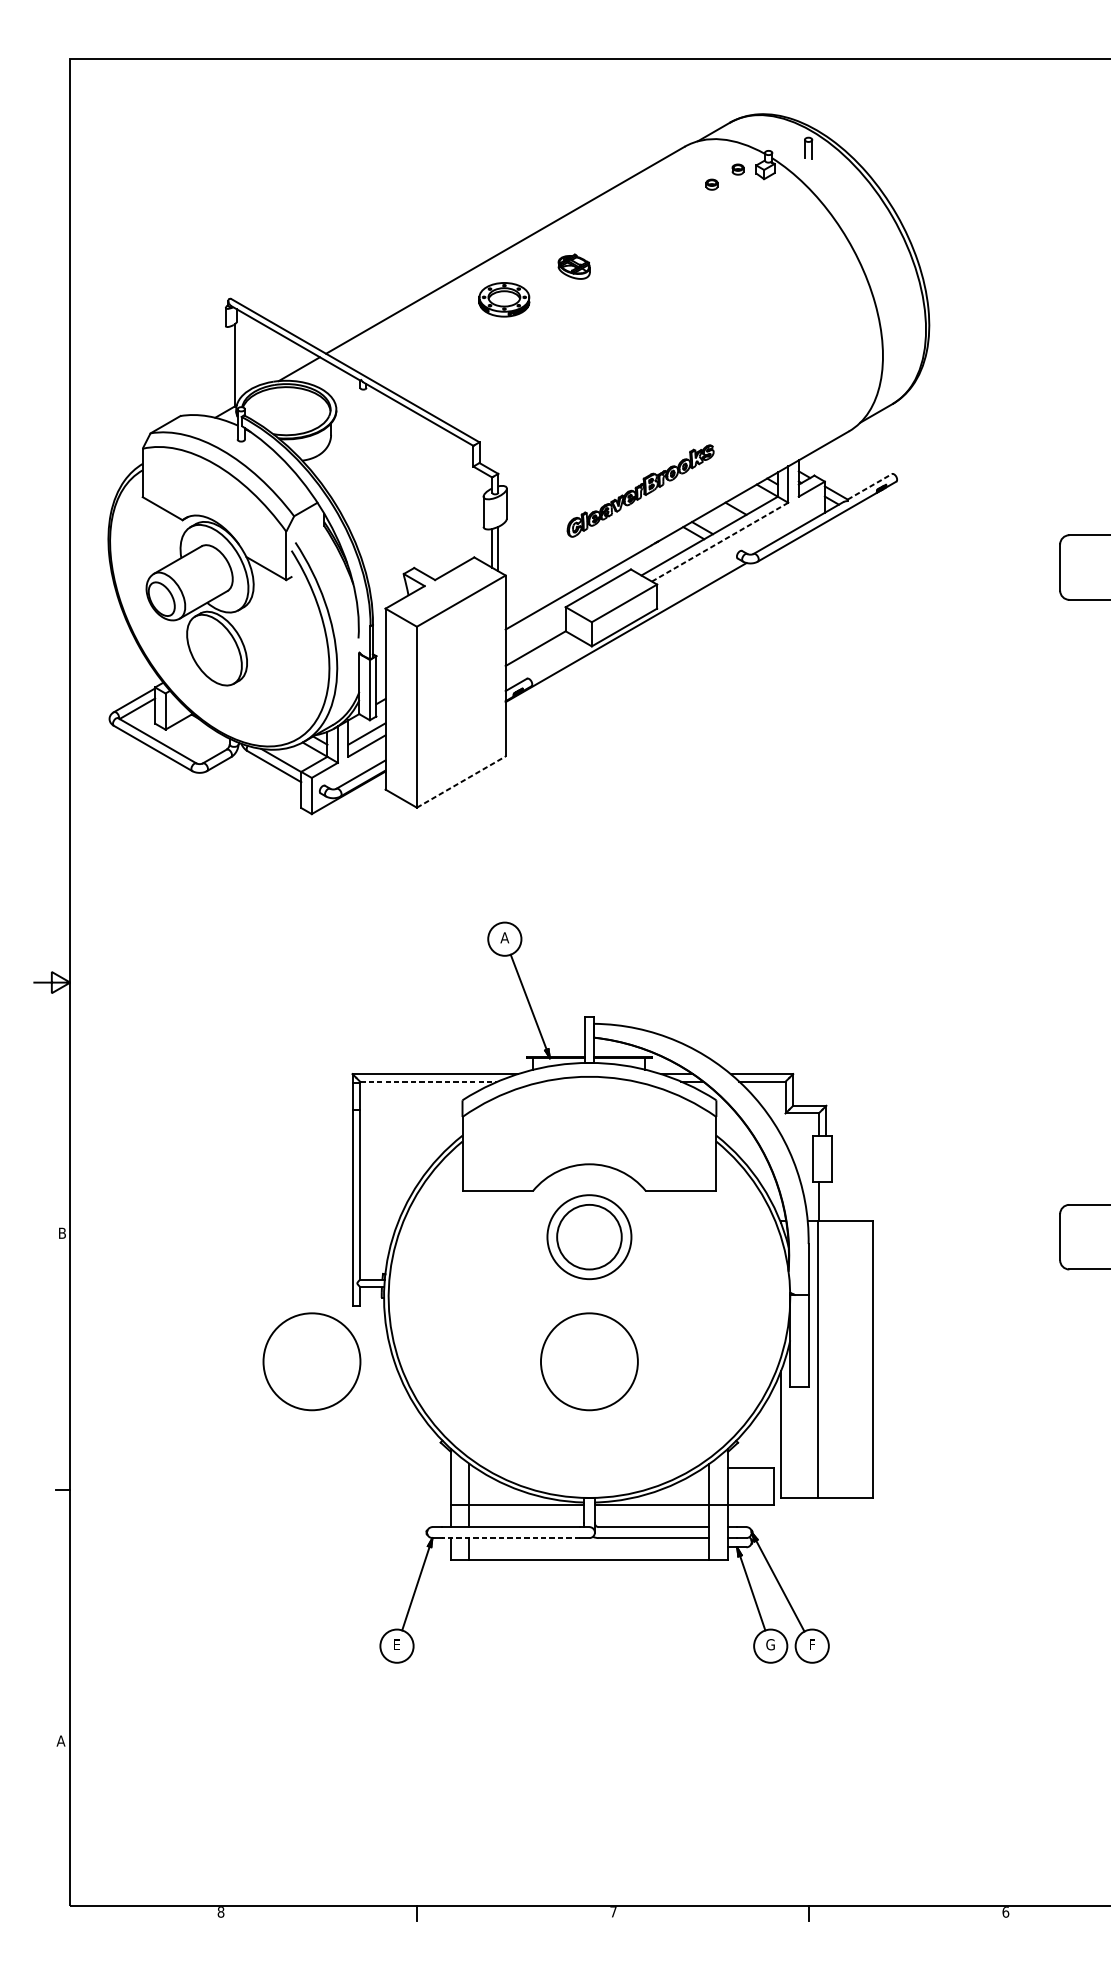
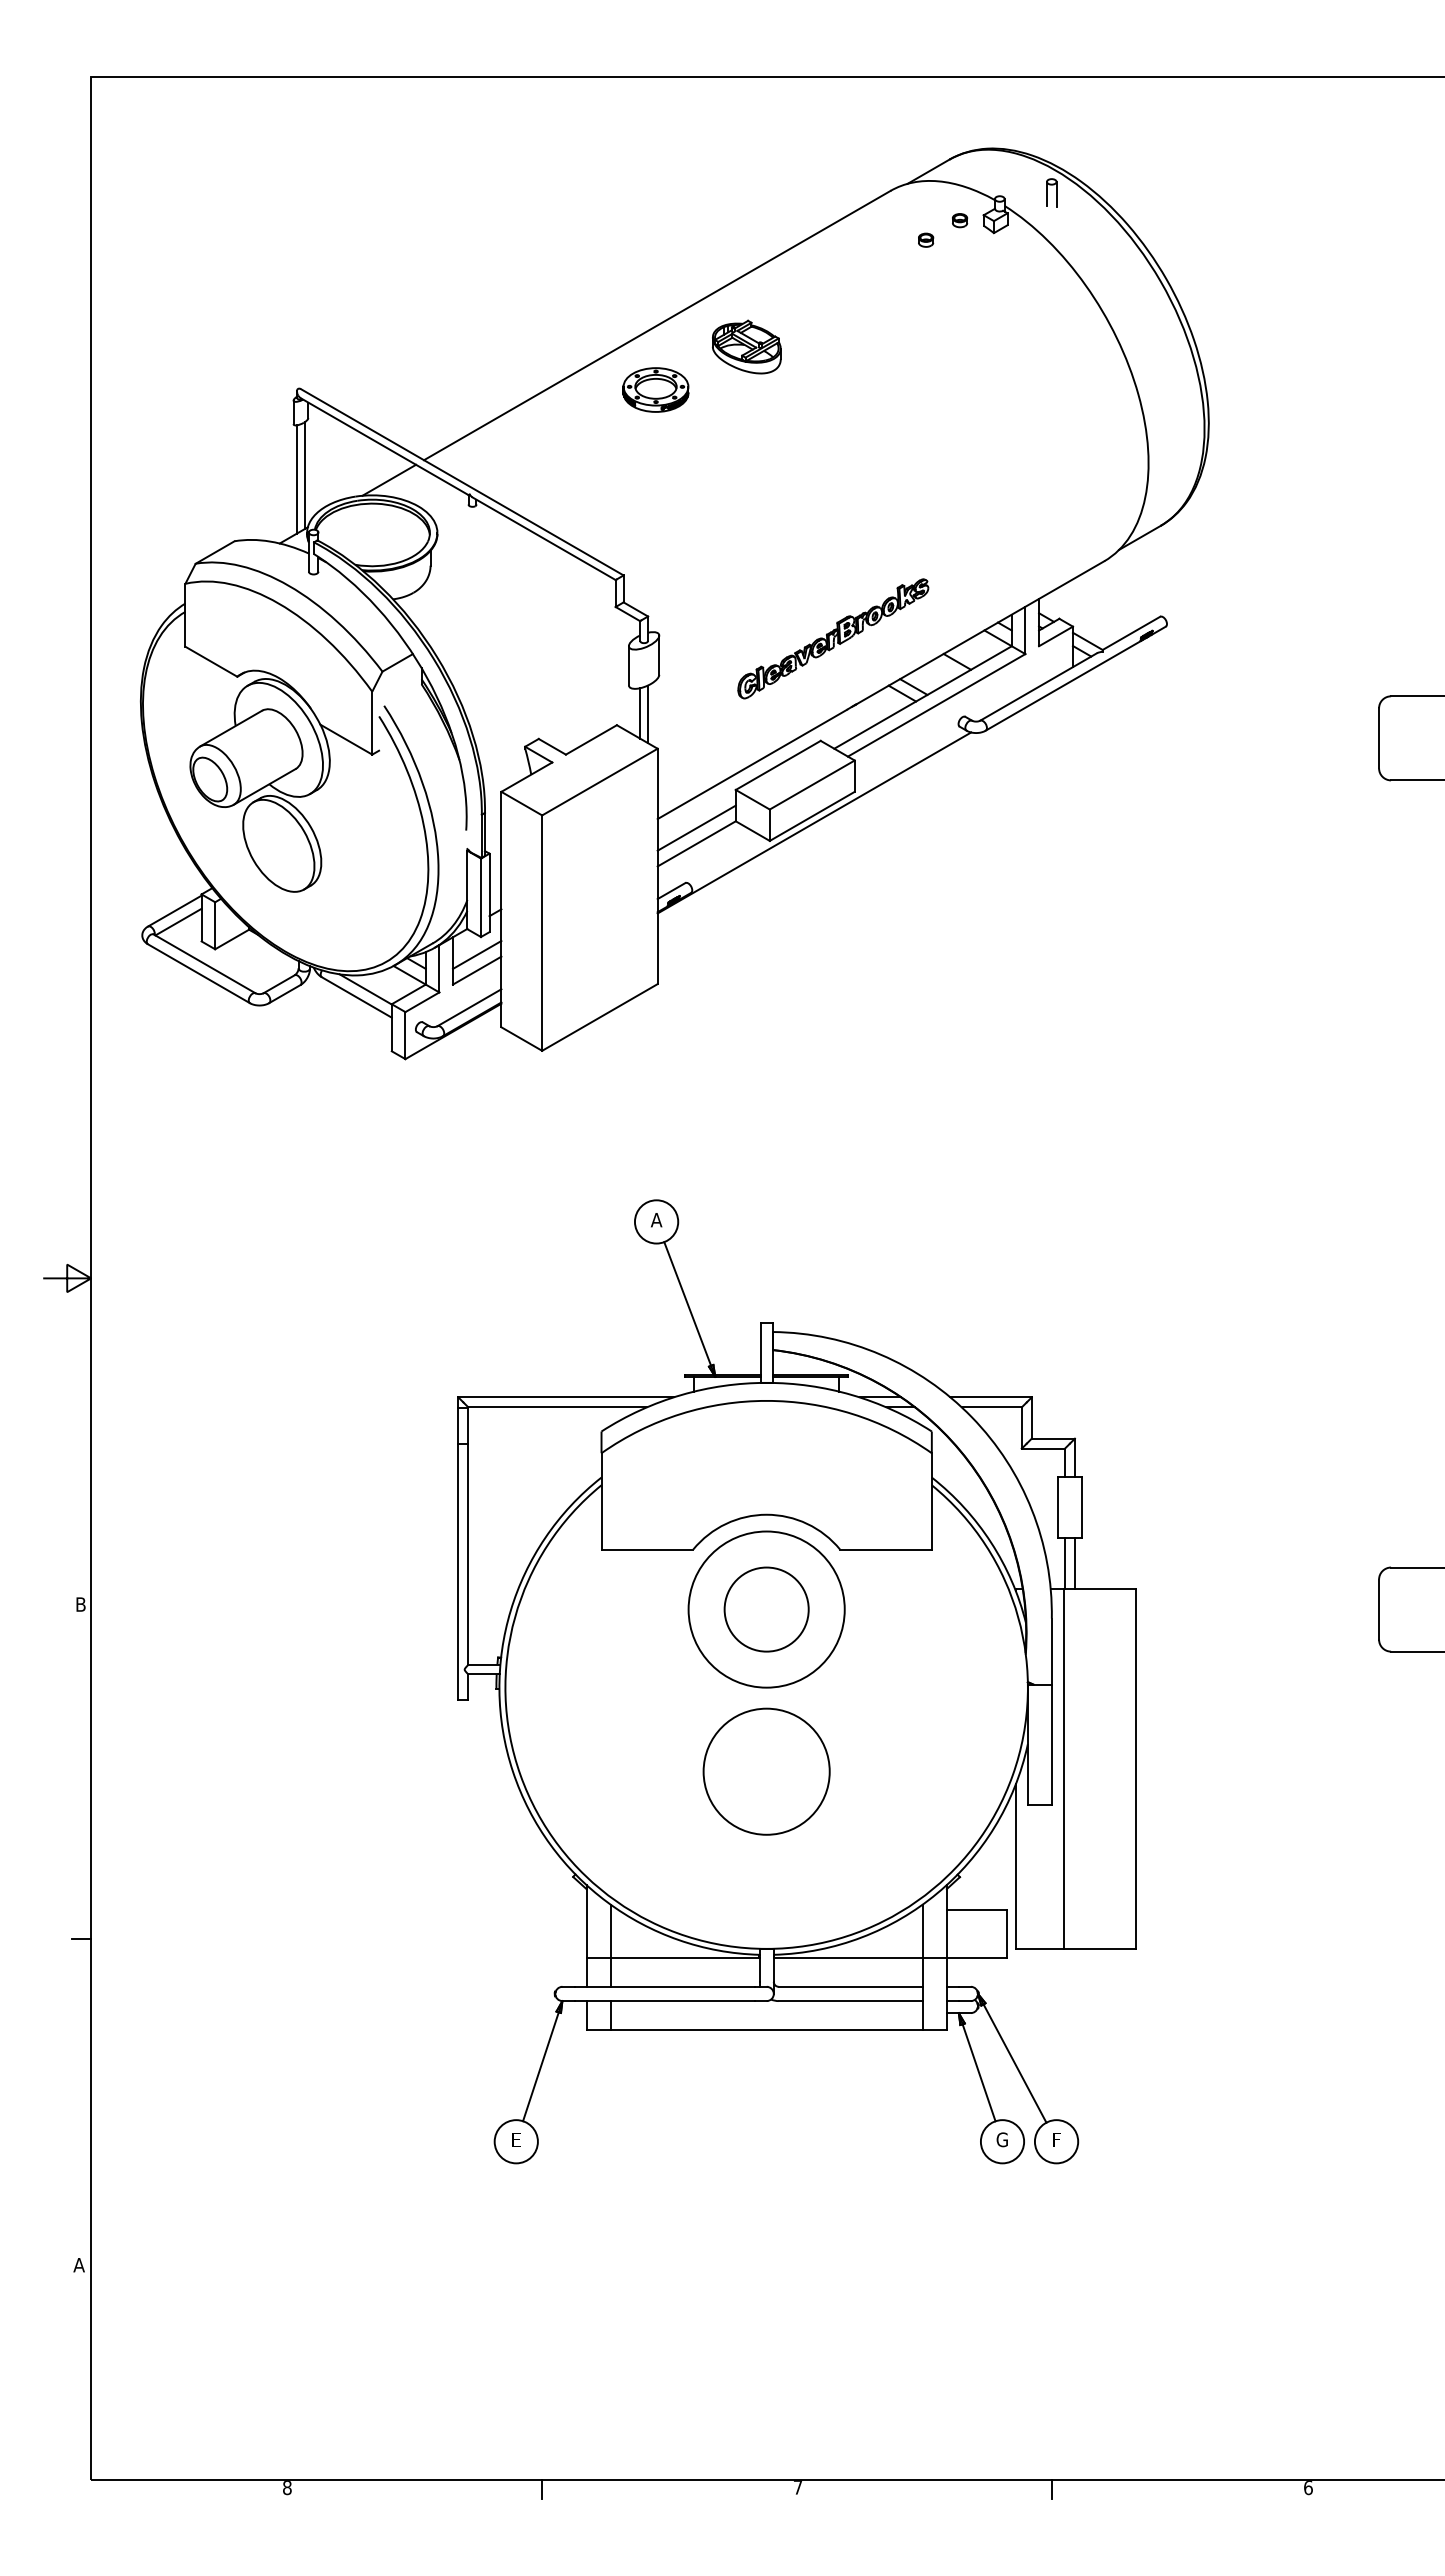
part: (573, 266) -> (746, 346), size x1.67
line: (228, 368) -> (296, 479), added
line: (869, 486) -> (1131, 633), dashed -> solid
line: (719, 542) -> (936, 705), dashed -> solid
line: (535, 636) -> (696, 827), added
line: (460, 782) -> (599, 1017), dashed -> solid
line: (429, 1081) -> (558, 1407), dashed -> solid
line: (826, 1200) -> (1074, 1562), added
circle: (589, 1237) -> (766, 1609), size x1.43
circle: (311, 1361) -> (405, 1771), removed
line: (510, 1538) -> (664, 2001), dashed -> solid

